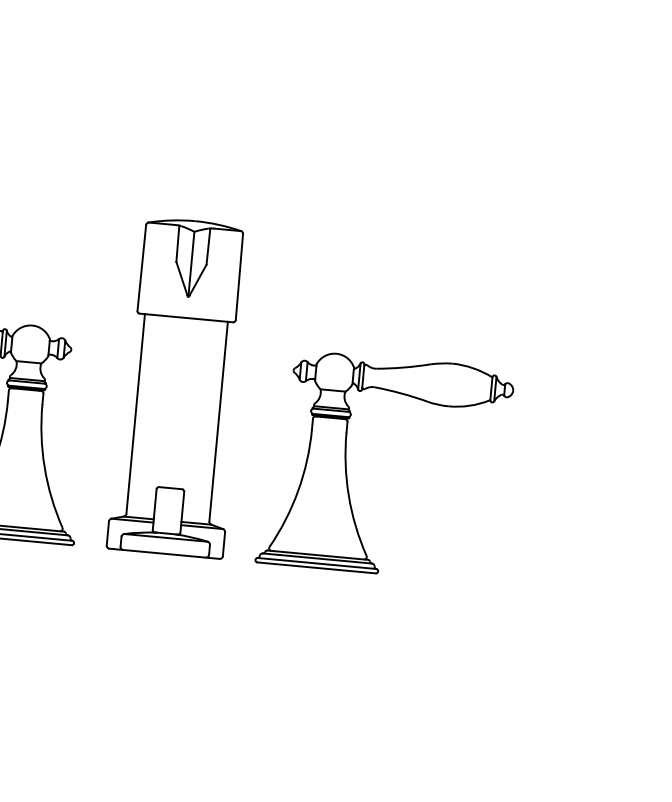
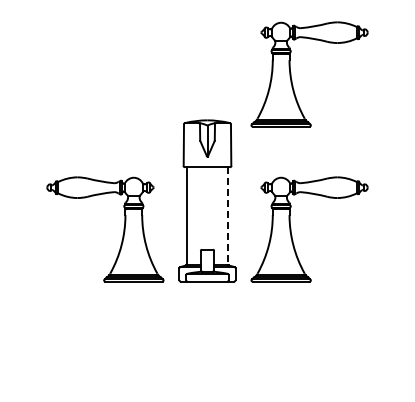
part: (377, 142) -> (291, 74), added
line: (218, 423) -> (227, 216), solid -> dashed

